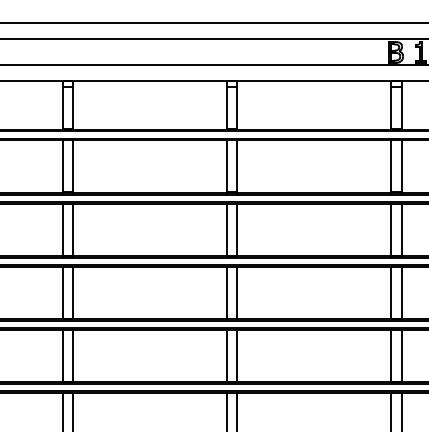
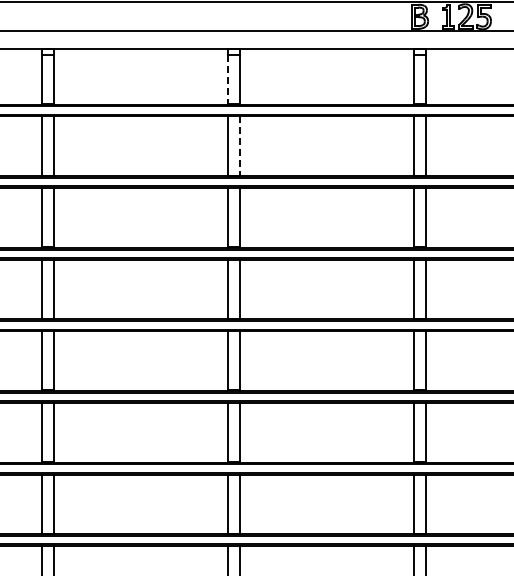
line: (227, 108) -> (228, 80), solid -> dashed
line: (237, 166) -> (240, 146), solid -> dashed

